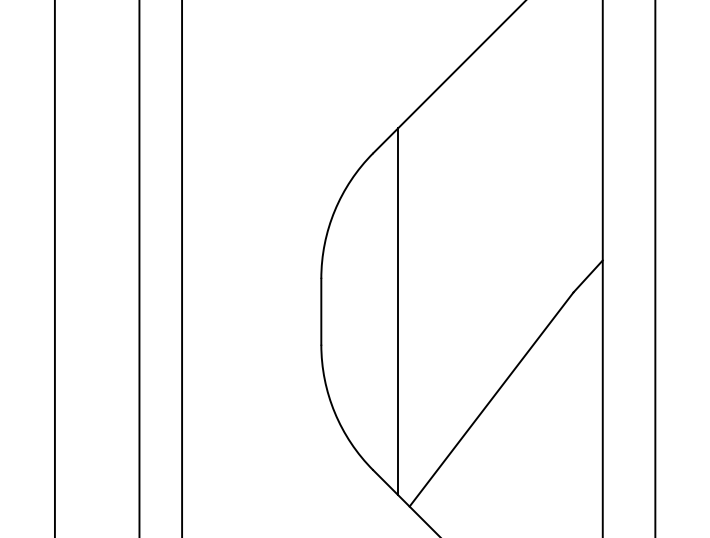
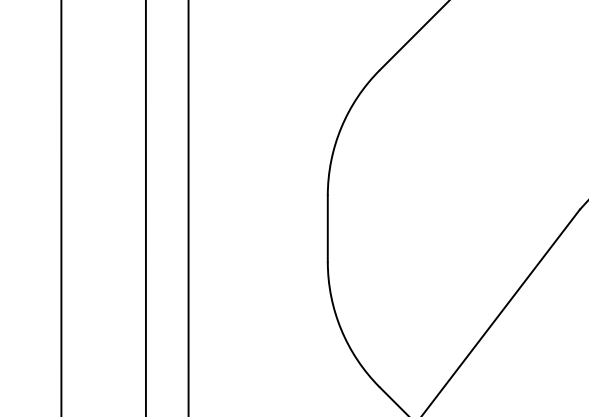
line: (398, 311) -> (404, 228), removed

